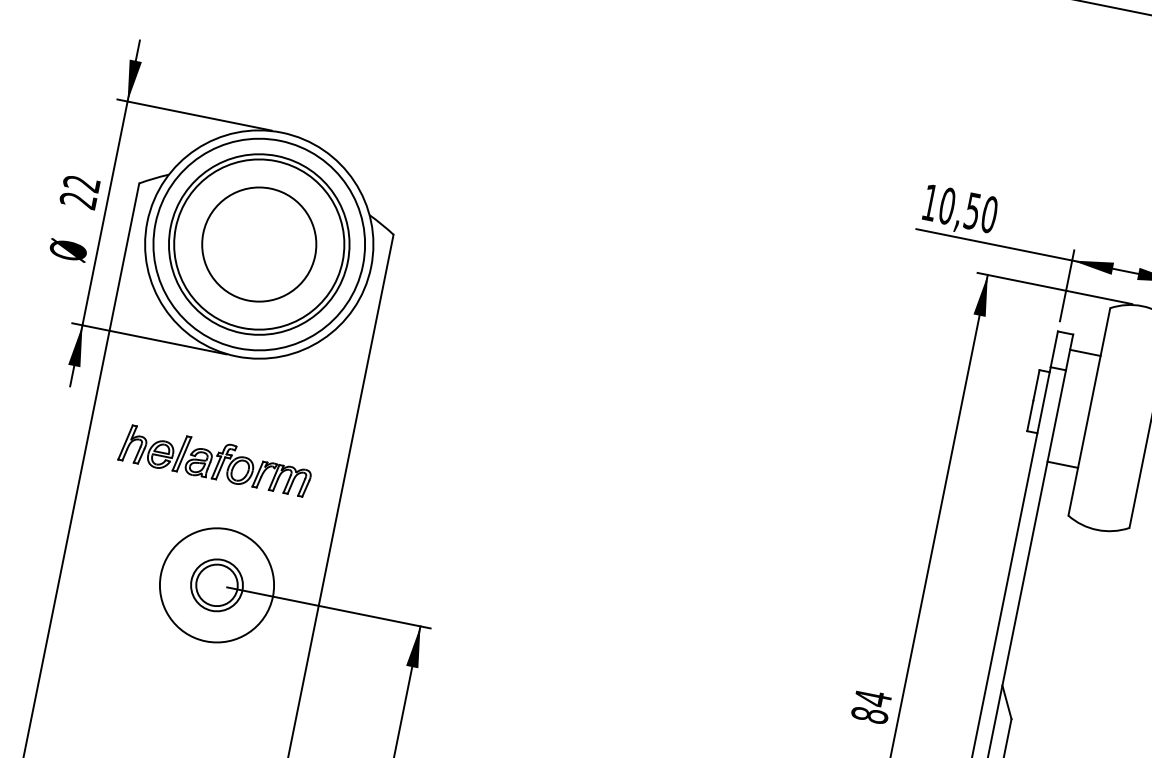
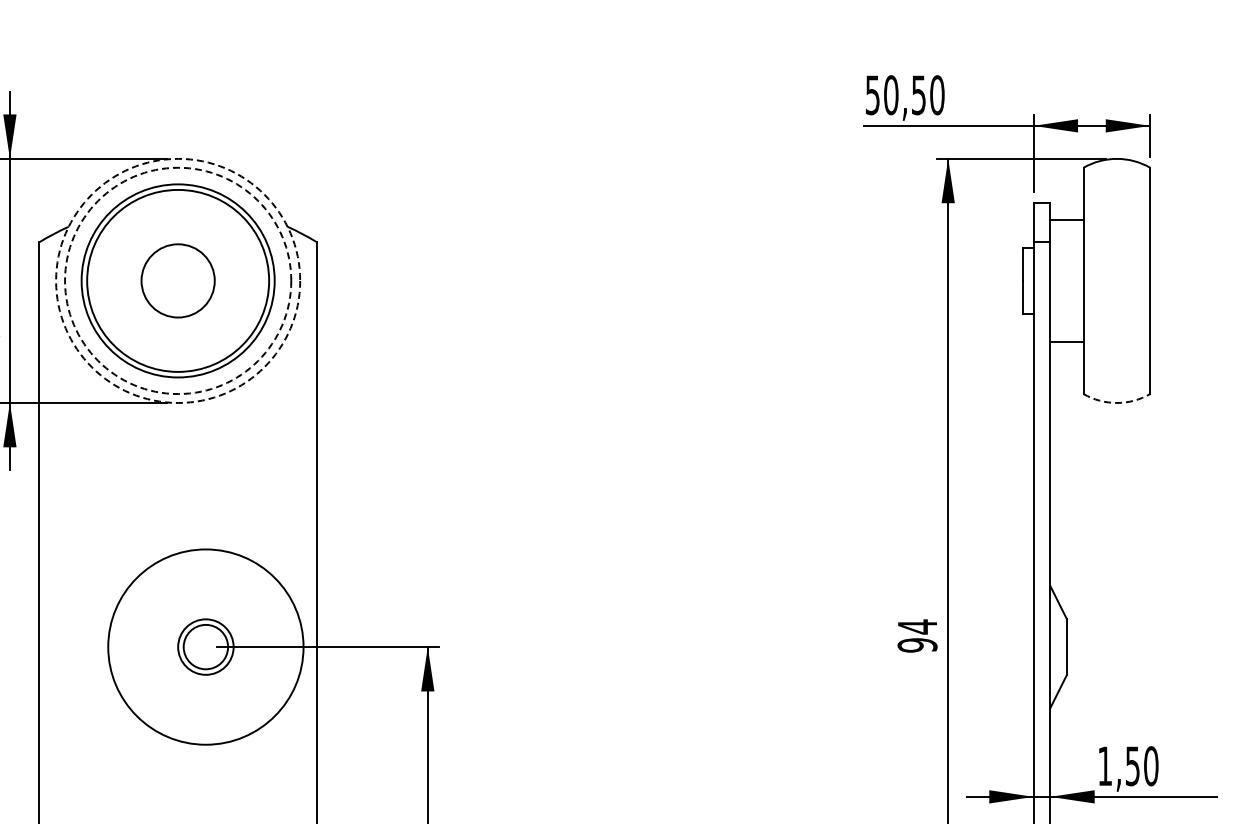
text: (930, 202) -> (872, 95), 10,50 -> 50,50
circle: (259, 244) -> (178, 280), size x0.6
circle: (259, 244) -> (178, 280), solid -> dashed
circle: (259, 244) -> (178, 280), solid -> dashed
part: (215, 460) -> (177, 516), removed
arc: (1097, 529) -> (1116, 402), solid -> dashed
circle: (216, 585) -> (205, 647), size x1.6
text: (869, 715) -> (917, 645), 84 -> 94

